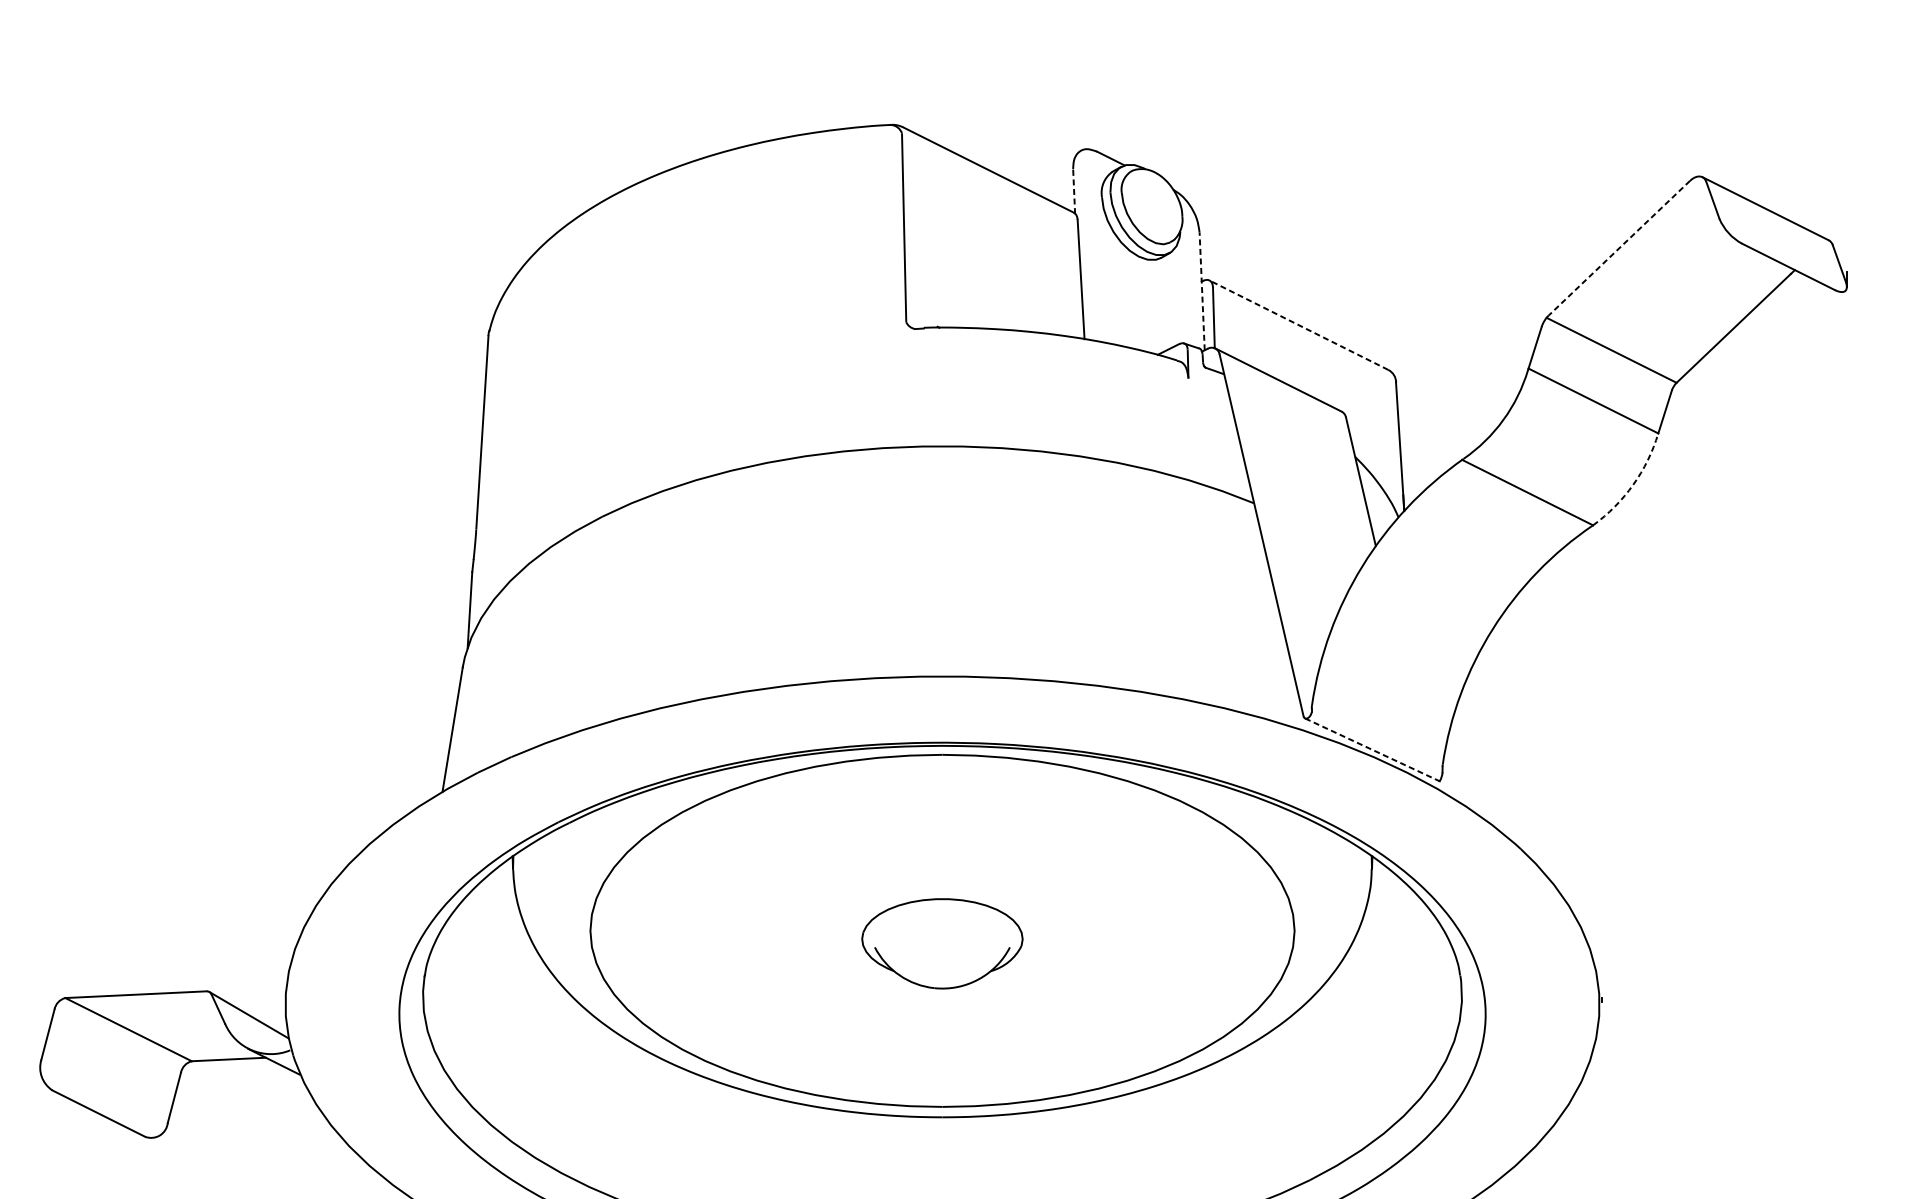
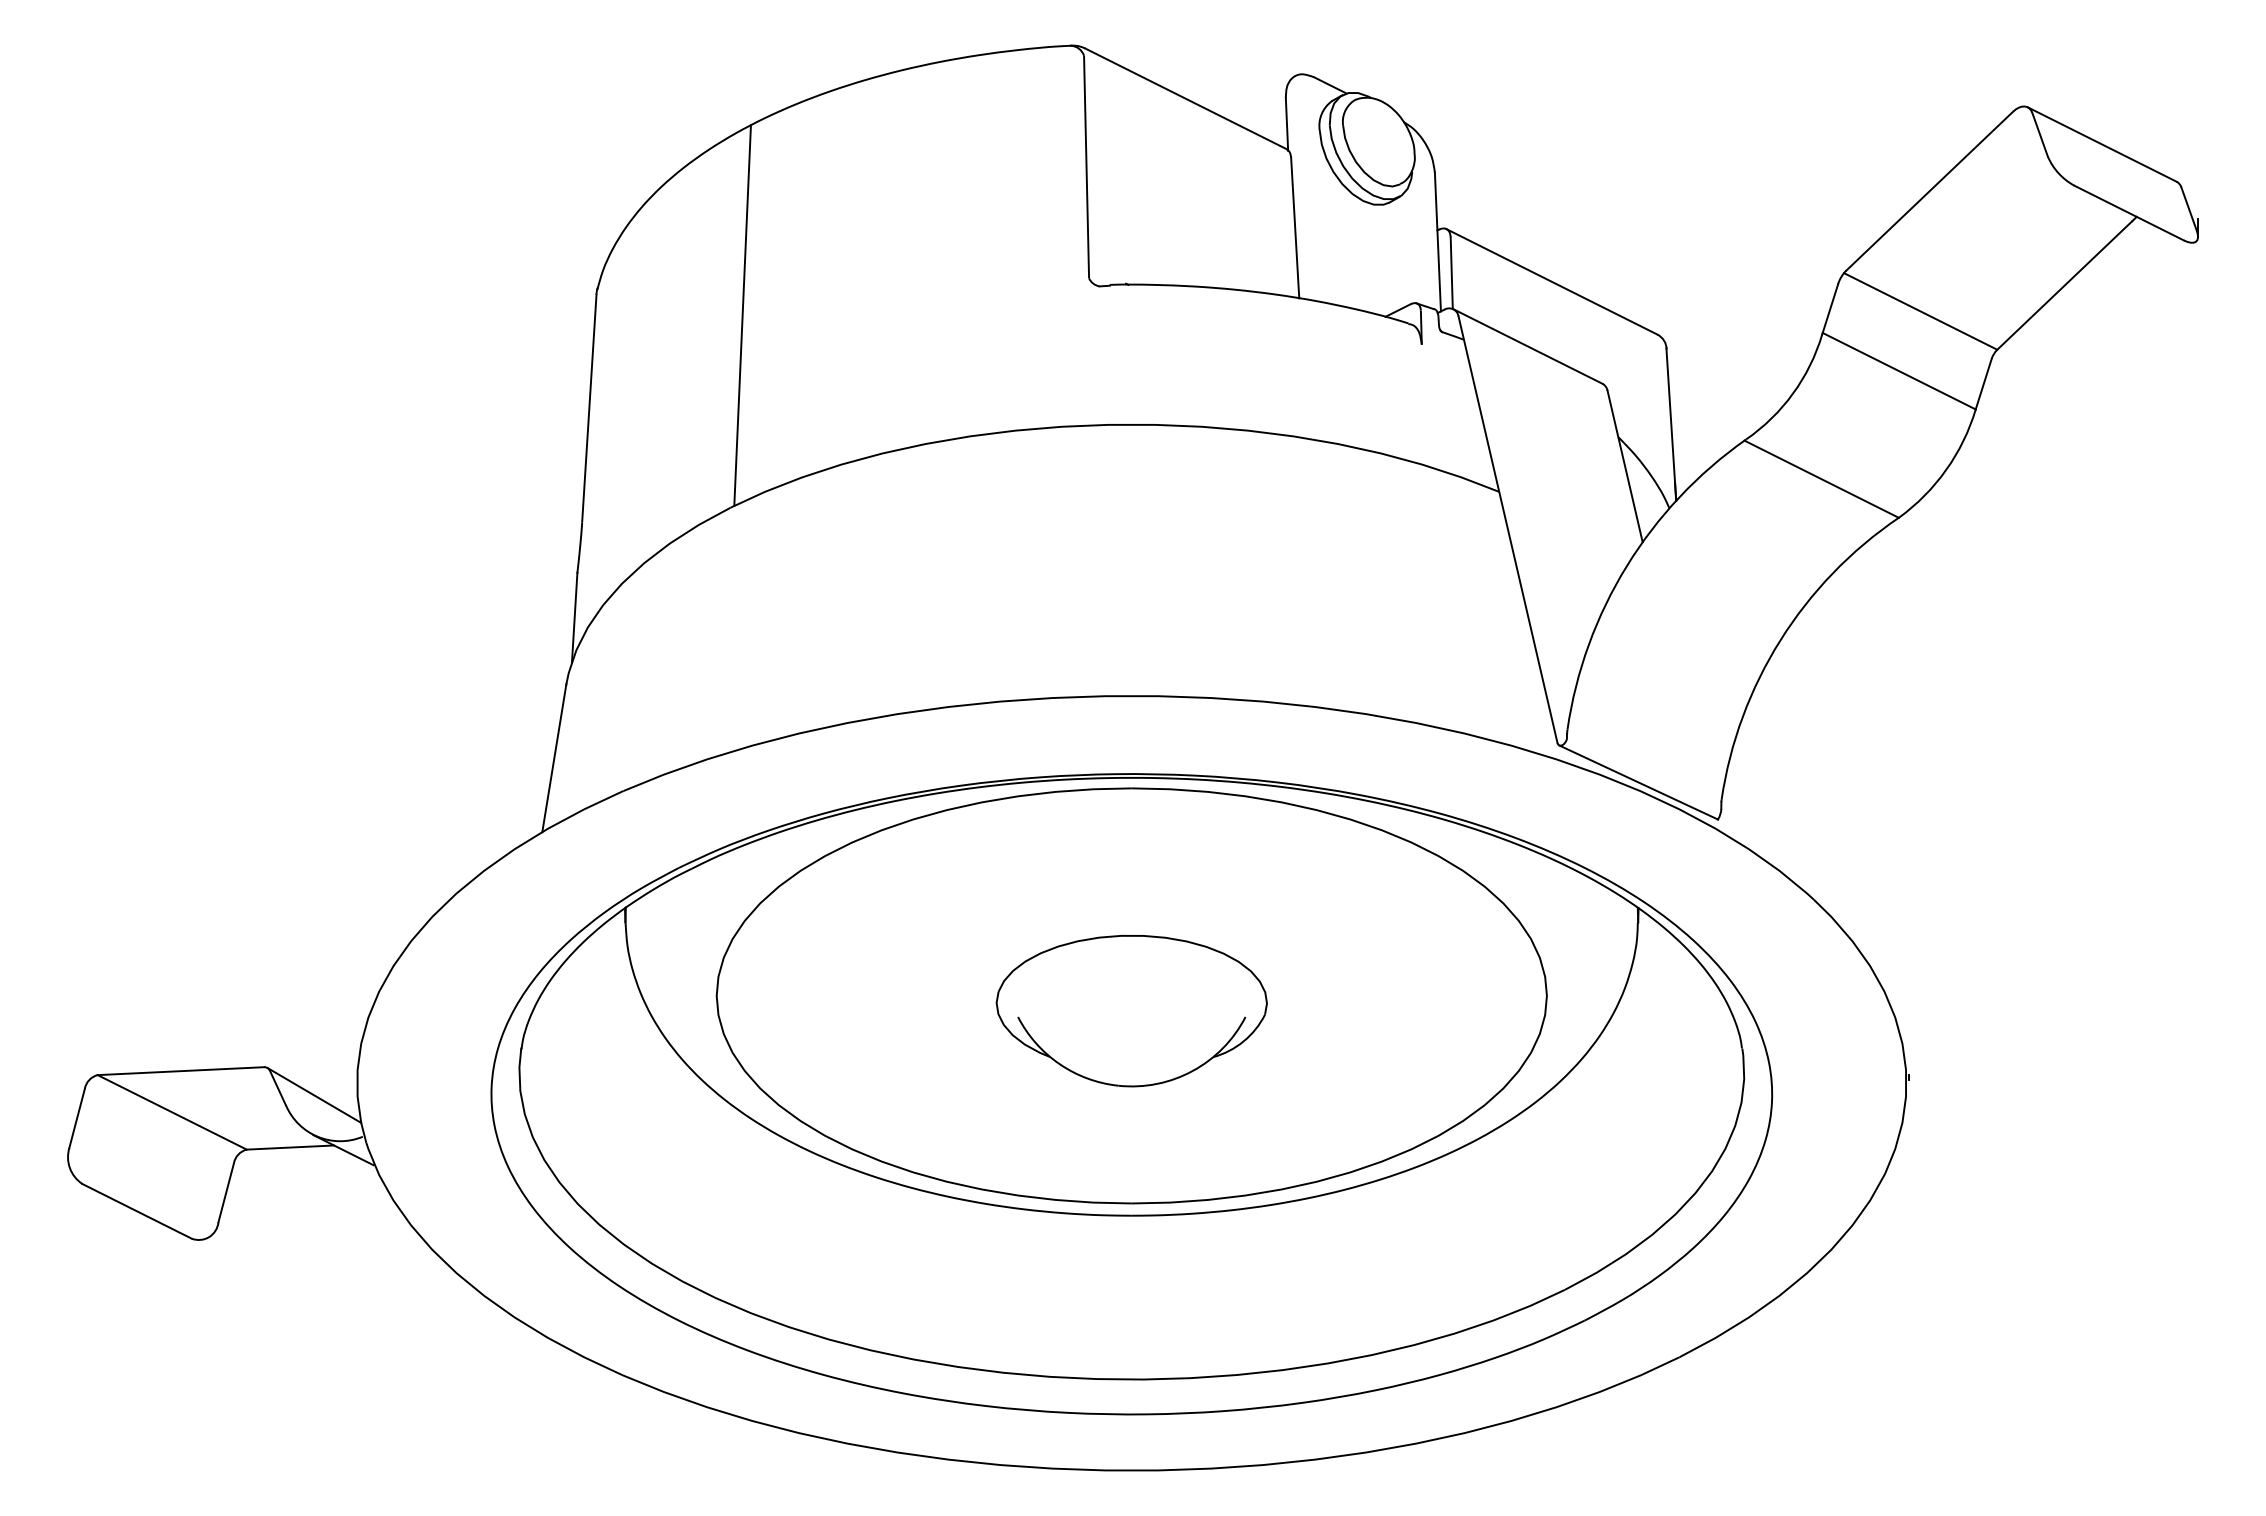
line: (1073, 190) -> (1286, 123), dashed -> solid
line: (1619, 248) -> (1929, 191), dashed -> solid
line: (1201, 290) -> (1437, 241), dashed -> solid
line: (1298, 324) -> (1551, 281), dashed -> solid
line: (612, 353) -> (742, 315), added
arc: (1633, 484) -> (1946, 469), dashed -> solid
line: (1372, 749) -> (1638, 782), dashed -> solid
part: (942, 944) -> (1131, 1011), size x1.43

